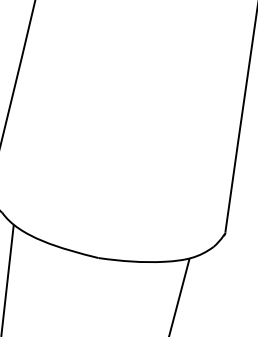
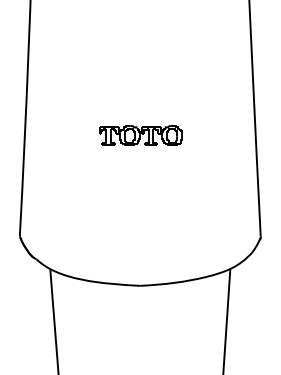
part: (126, 111) -> (140, 135), added

